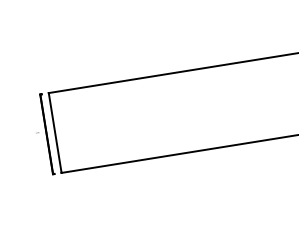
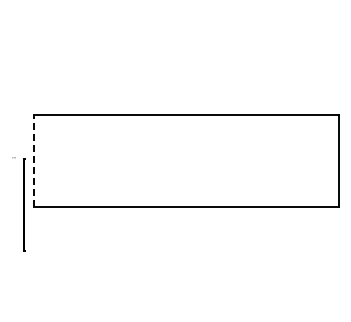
line: (47, 133) -> (24, 204), moved
line: (55, 133) -> (33, 161), solid -> dashed

